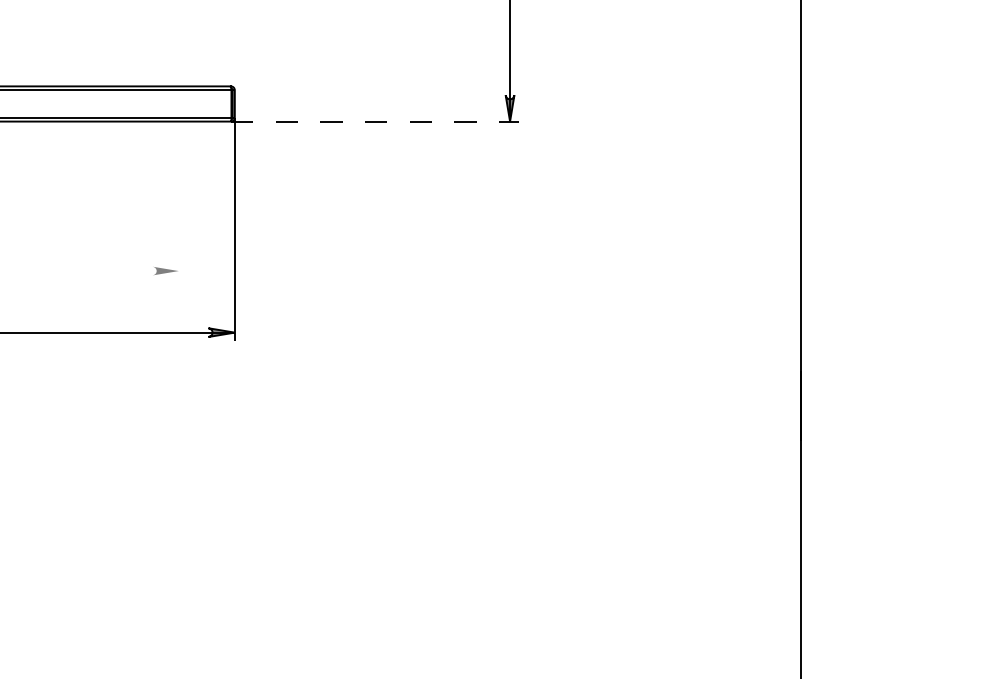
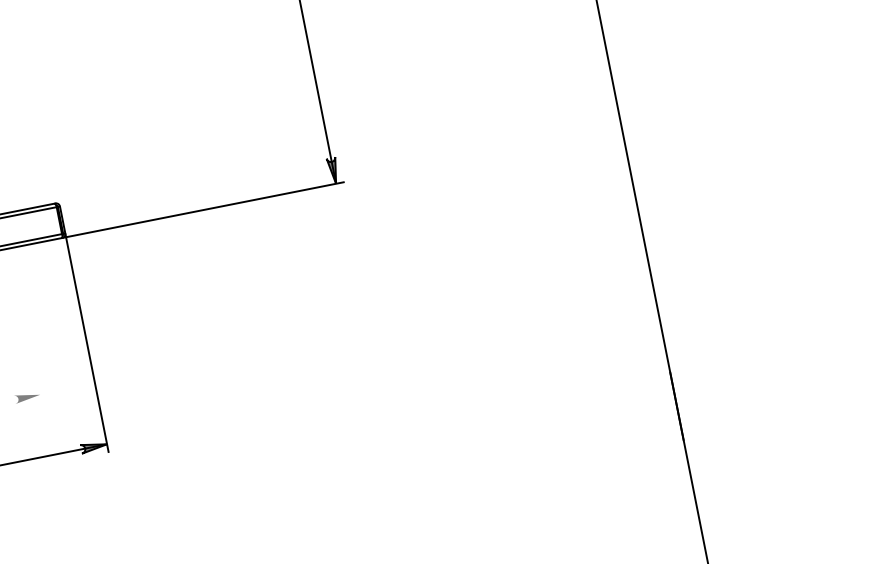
line: (374, 121) -> (203, 210), dashed -> solid

